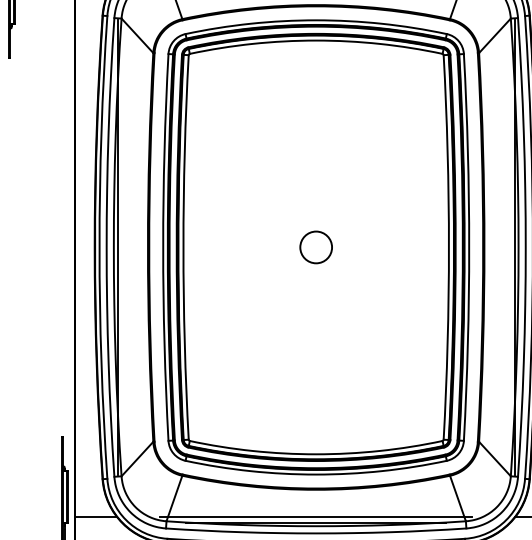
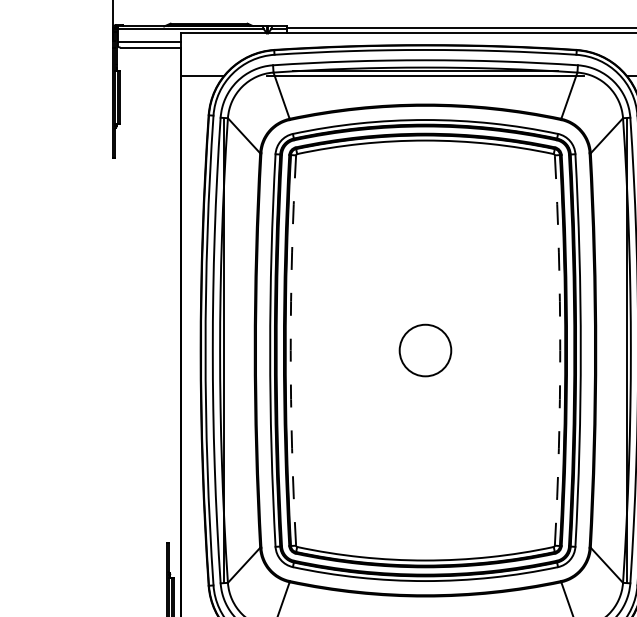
arc: (183, 247) -> (290, 350), solid -> dashed
circle: (316, 247) -> (425, 350), size x1.6
arc: (449, 247) -> (560, 350), solid -> dashed

